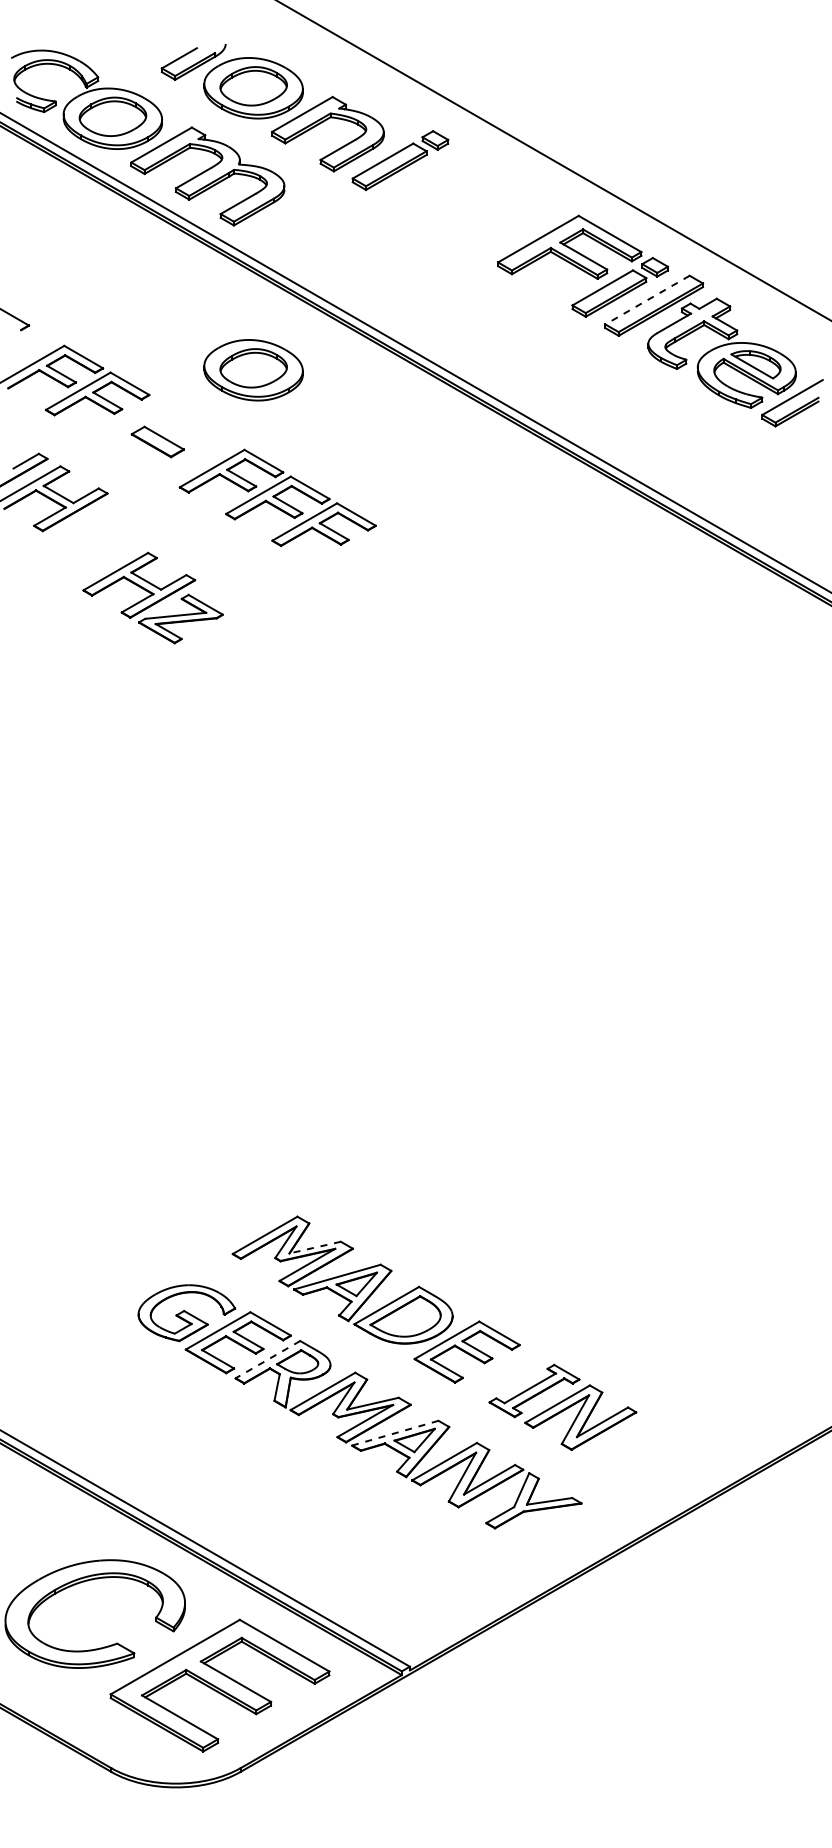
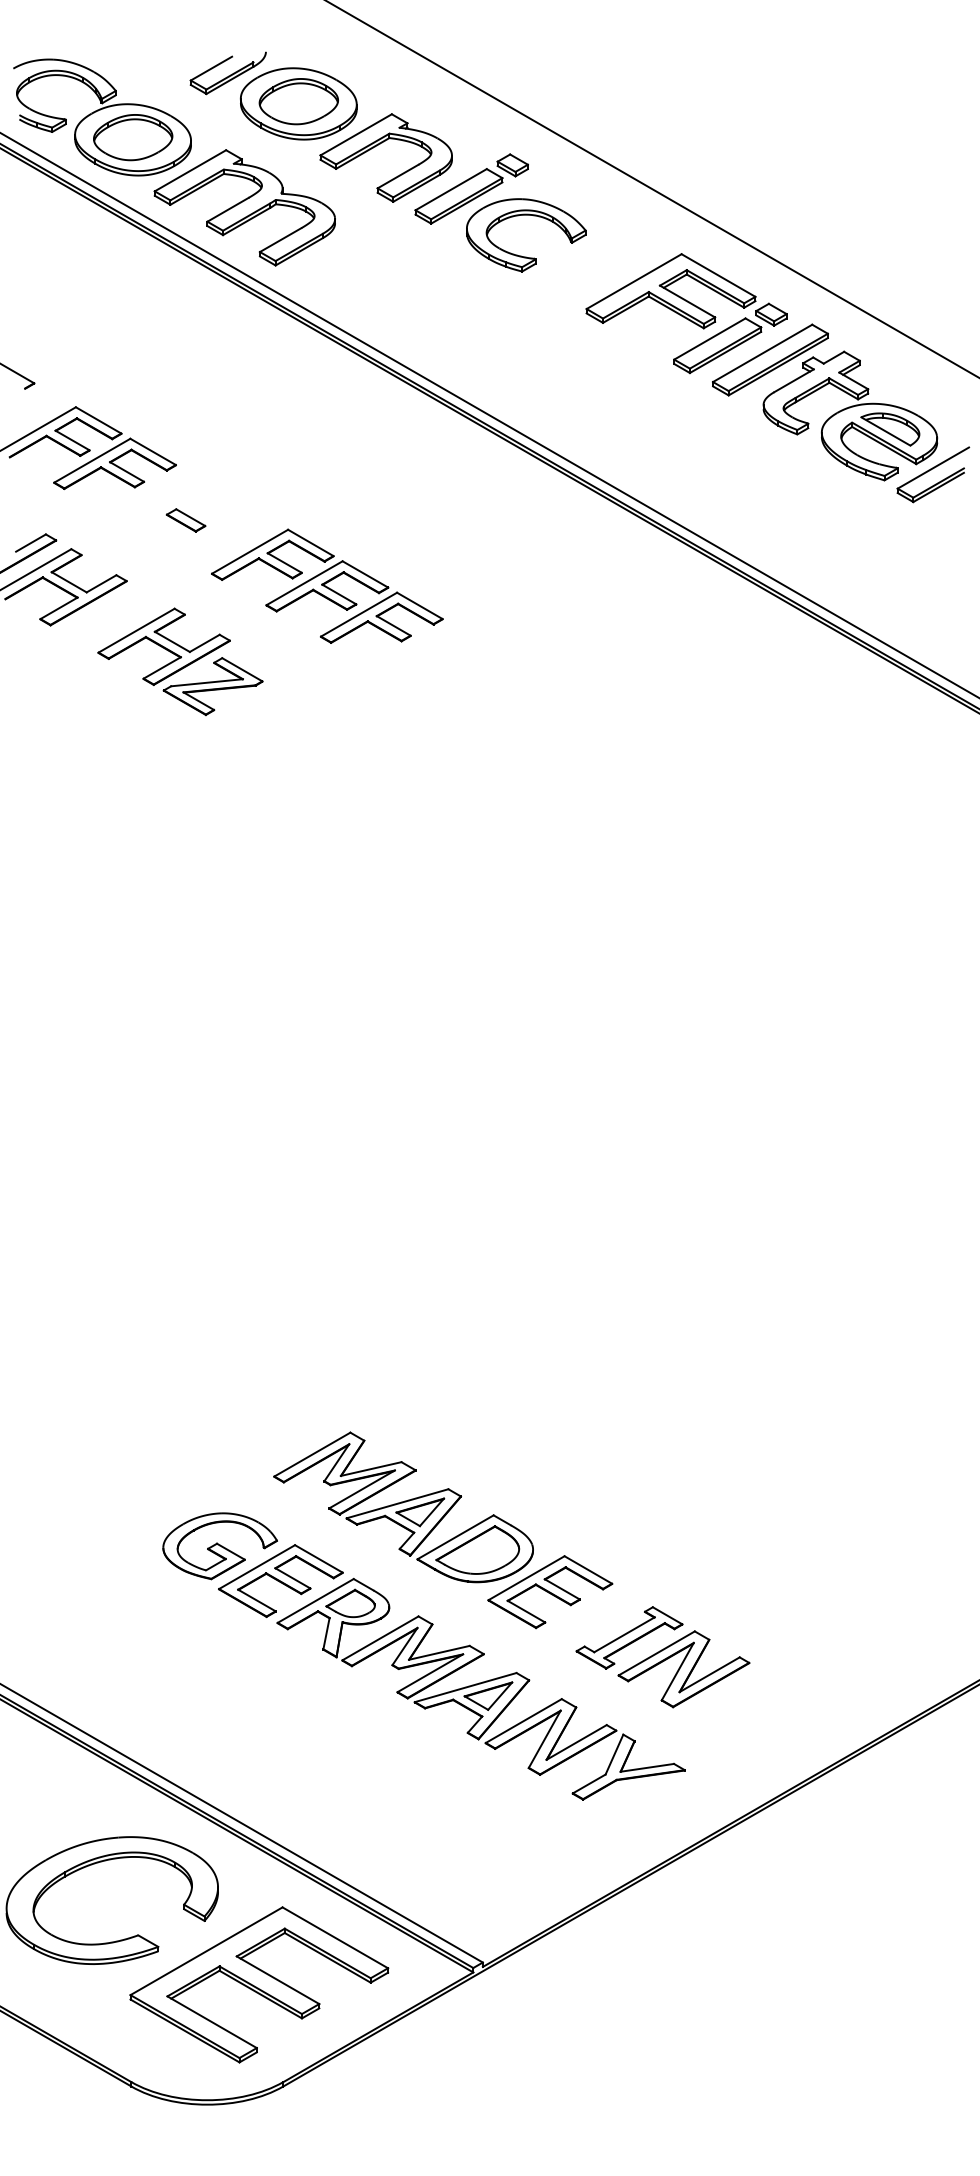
part: (446, 183) -> (525, 216), added
line: (647, 300) -> (762, 353), dashed -> solid
part: (253, 370) -> (298, 436), removed
part: (157, 441) -> (185, 519), size x0.62
part: (152, 597) -> (179, 661), moved
line: (314, 1247) -> (370, 1468), dashed -> solid
line: (267, 1359) -> (315, 1600), dashed -> solid
line: (395, 1433) -> (465, 1687), dashed -> solid

